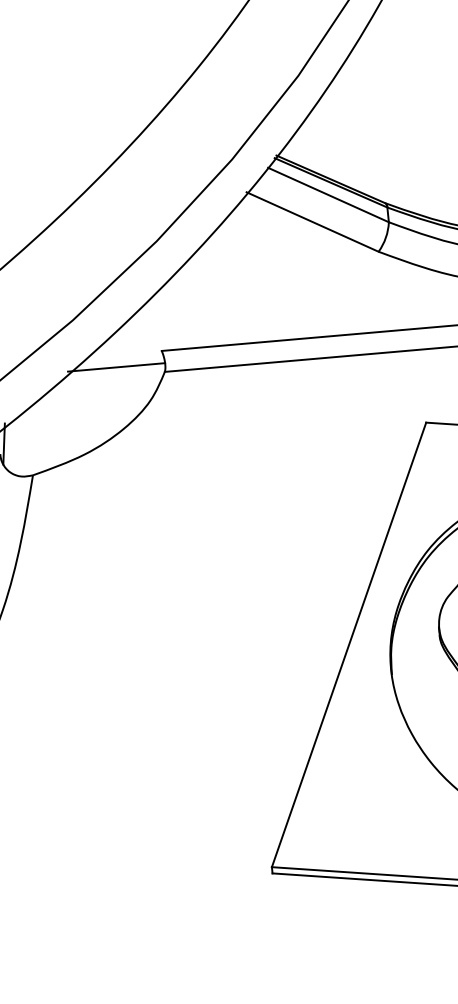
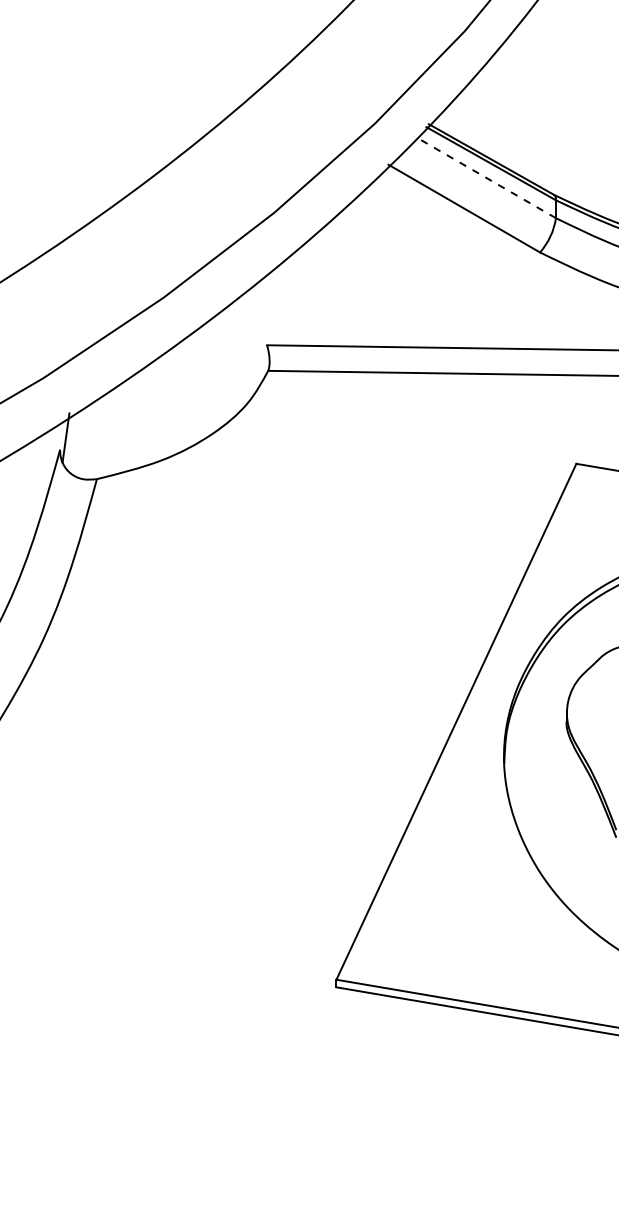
line: (328, 194) -> (486, 177), solid -> dashed
line: (116, 367) -> (210, 359), removed

